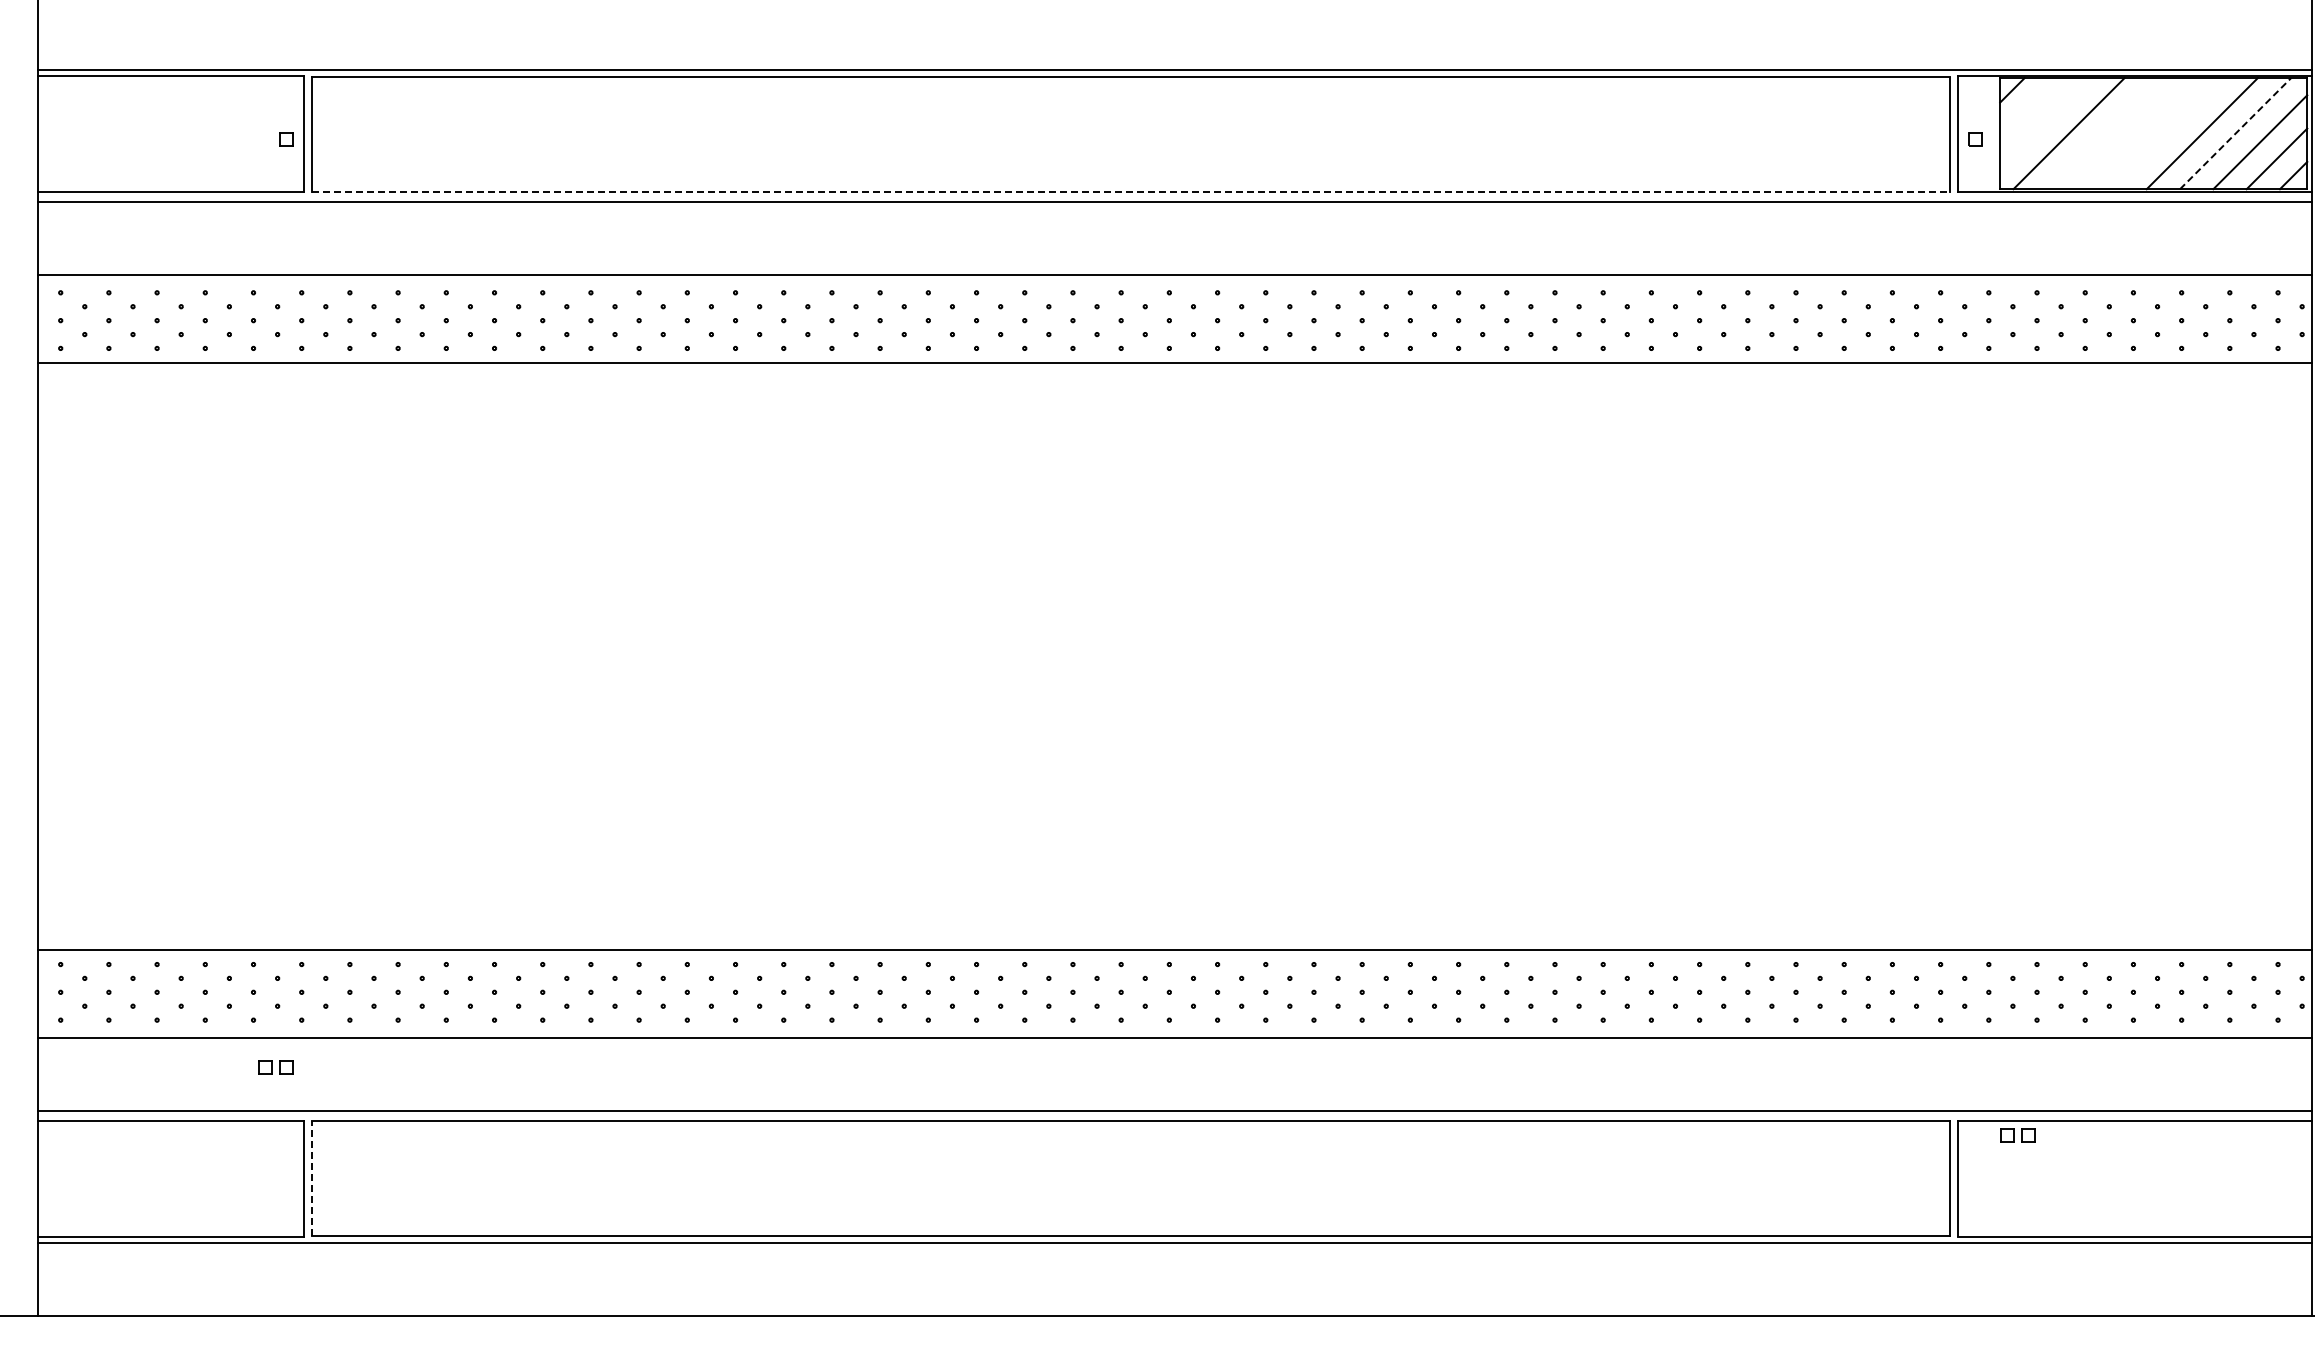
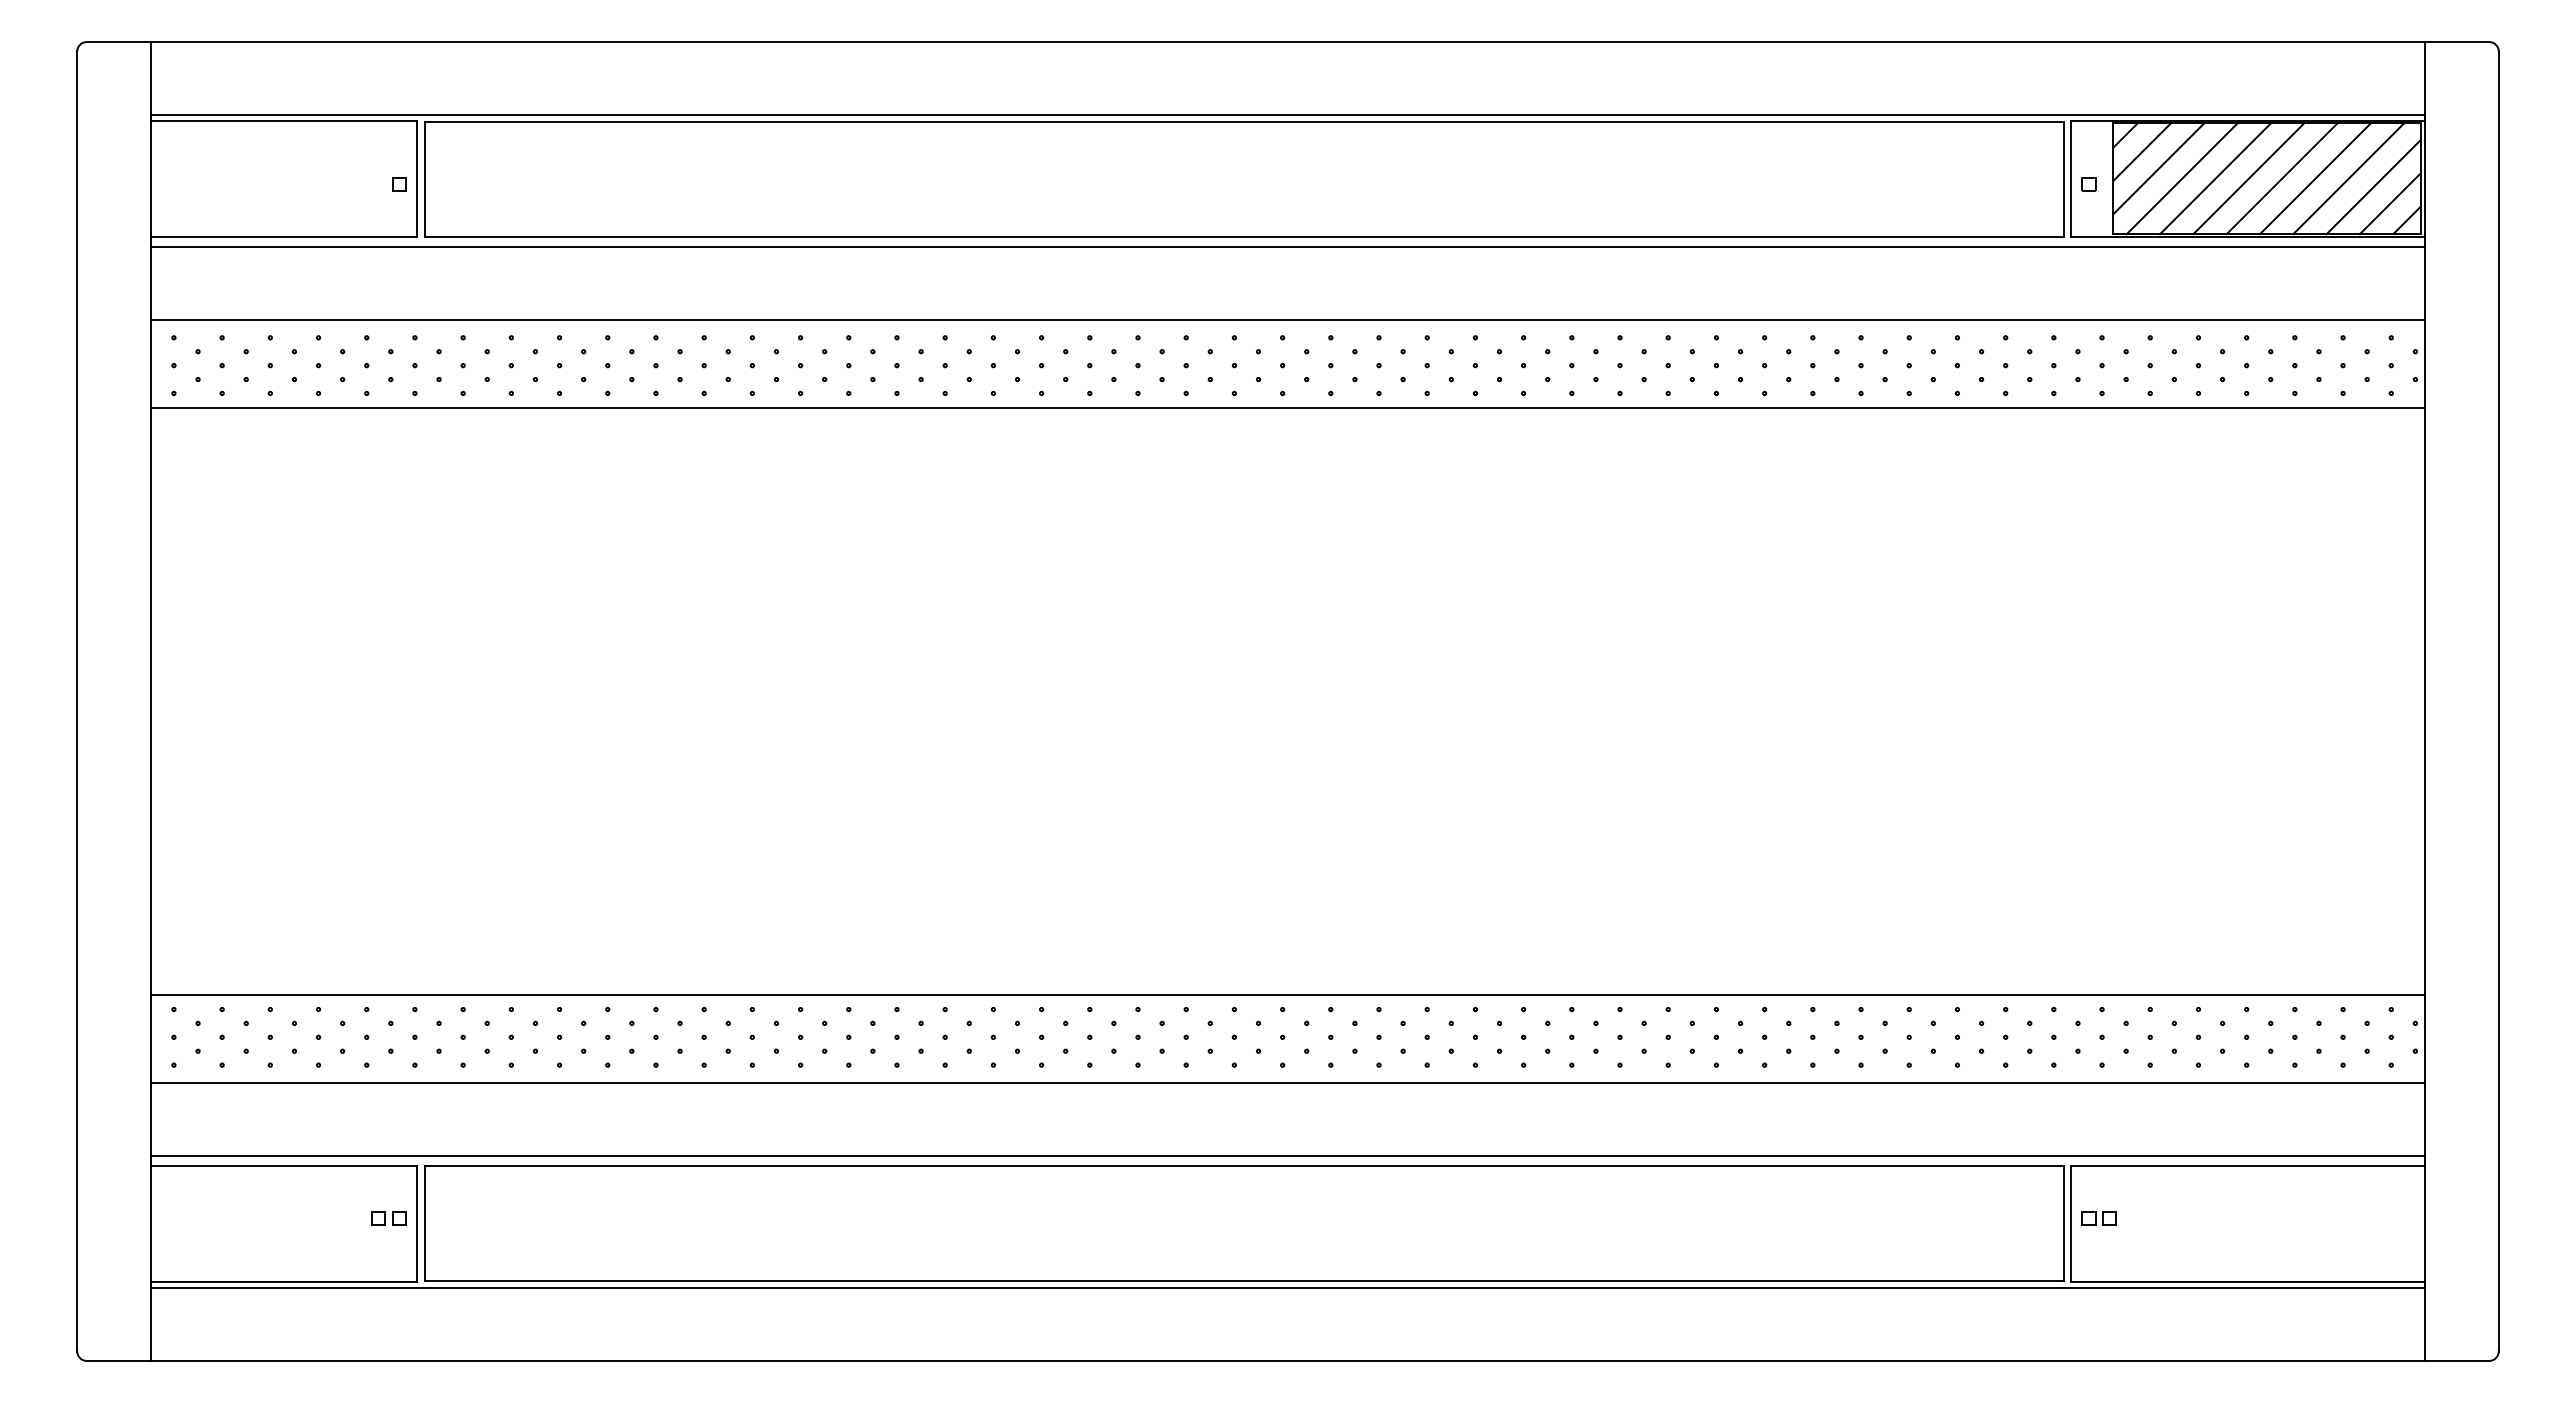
line: (2029, 106) -> (2142, 151), added
line: (2045, 123) -> (2158, 168), added
line: (2102, 133) -> (2215, 178), added
line: (2135, 133) -> (2248, 178), added
line: (2168, 133) -> (2281, 178), added
line: (2235, 133) -> (2348, 178), dashed -> solid
line: (1131, 191) -> (1244, 236), dashed -> solid
part: (275, 1067) -> (388, 1218), moved
part: (2017, 1135) -> (2098, 1218), moved
line: (311, 1178) -> (424, 1223), dashed -> solid

